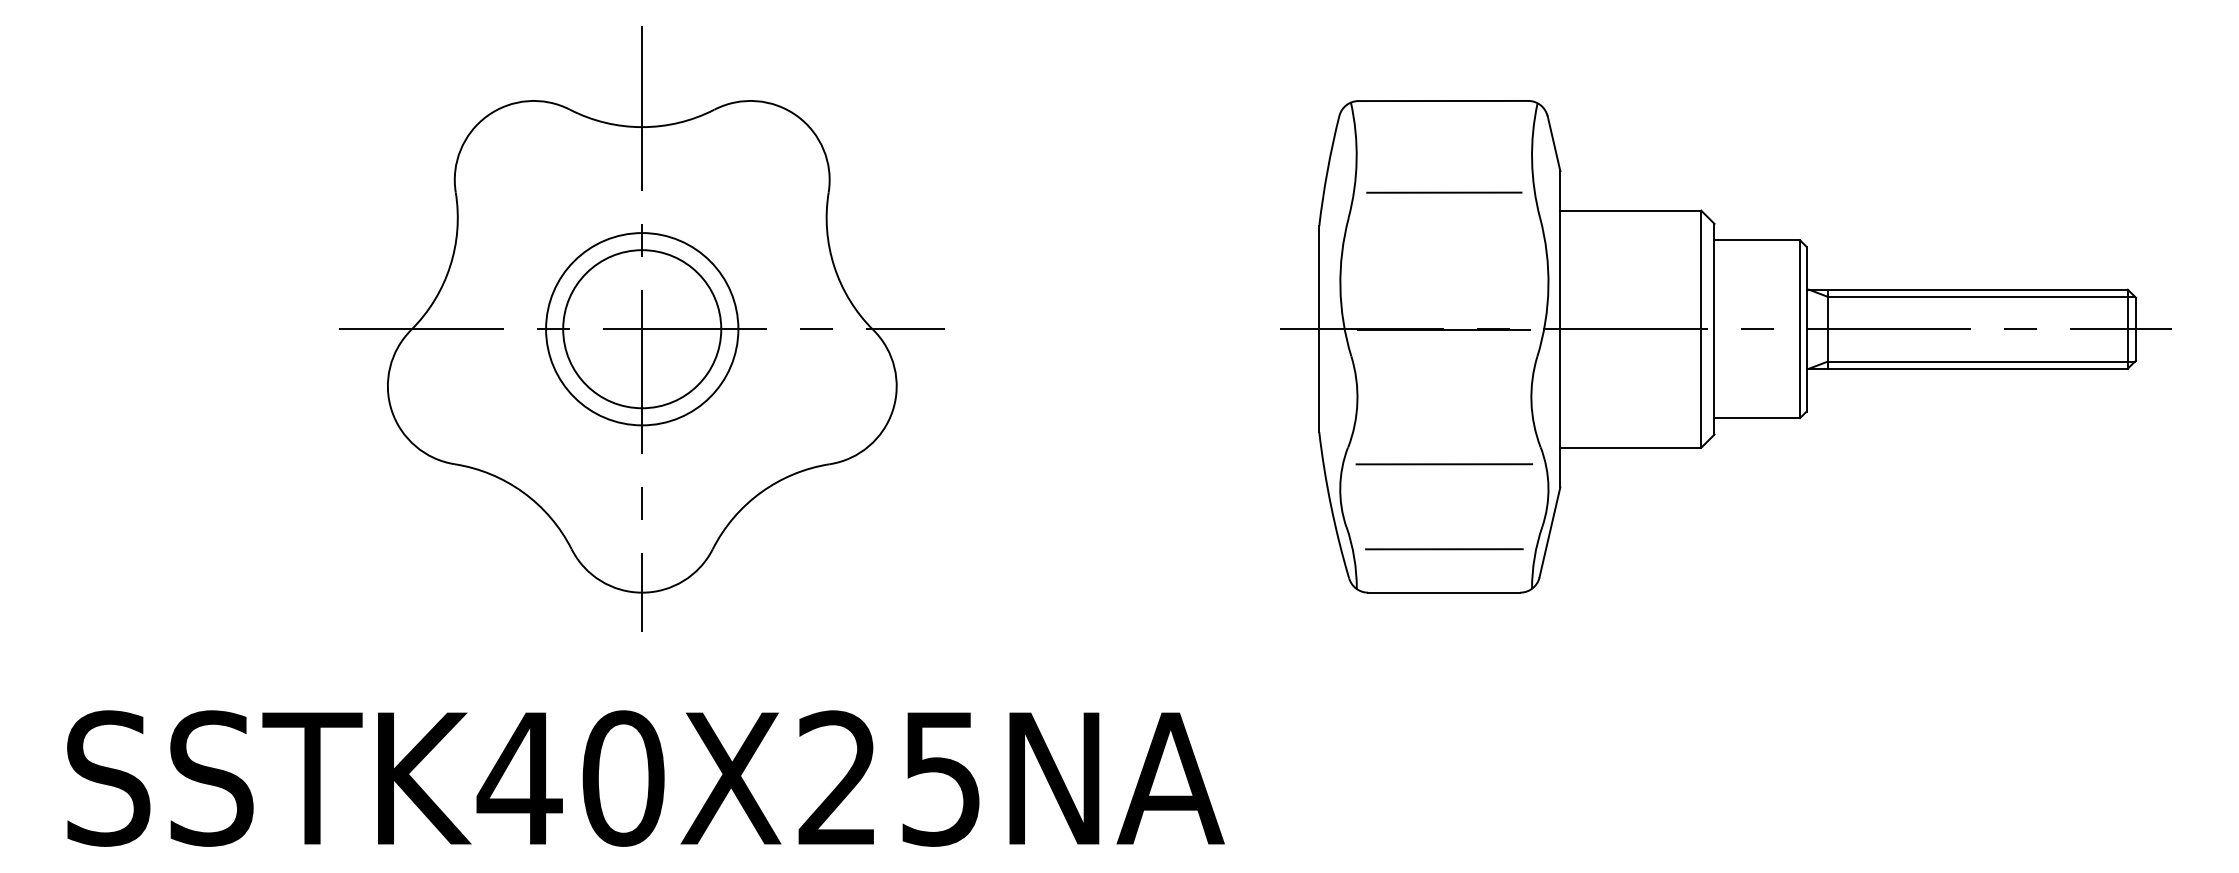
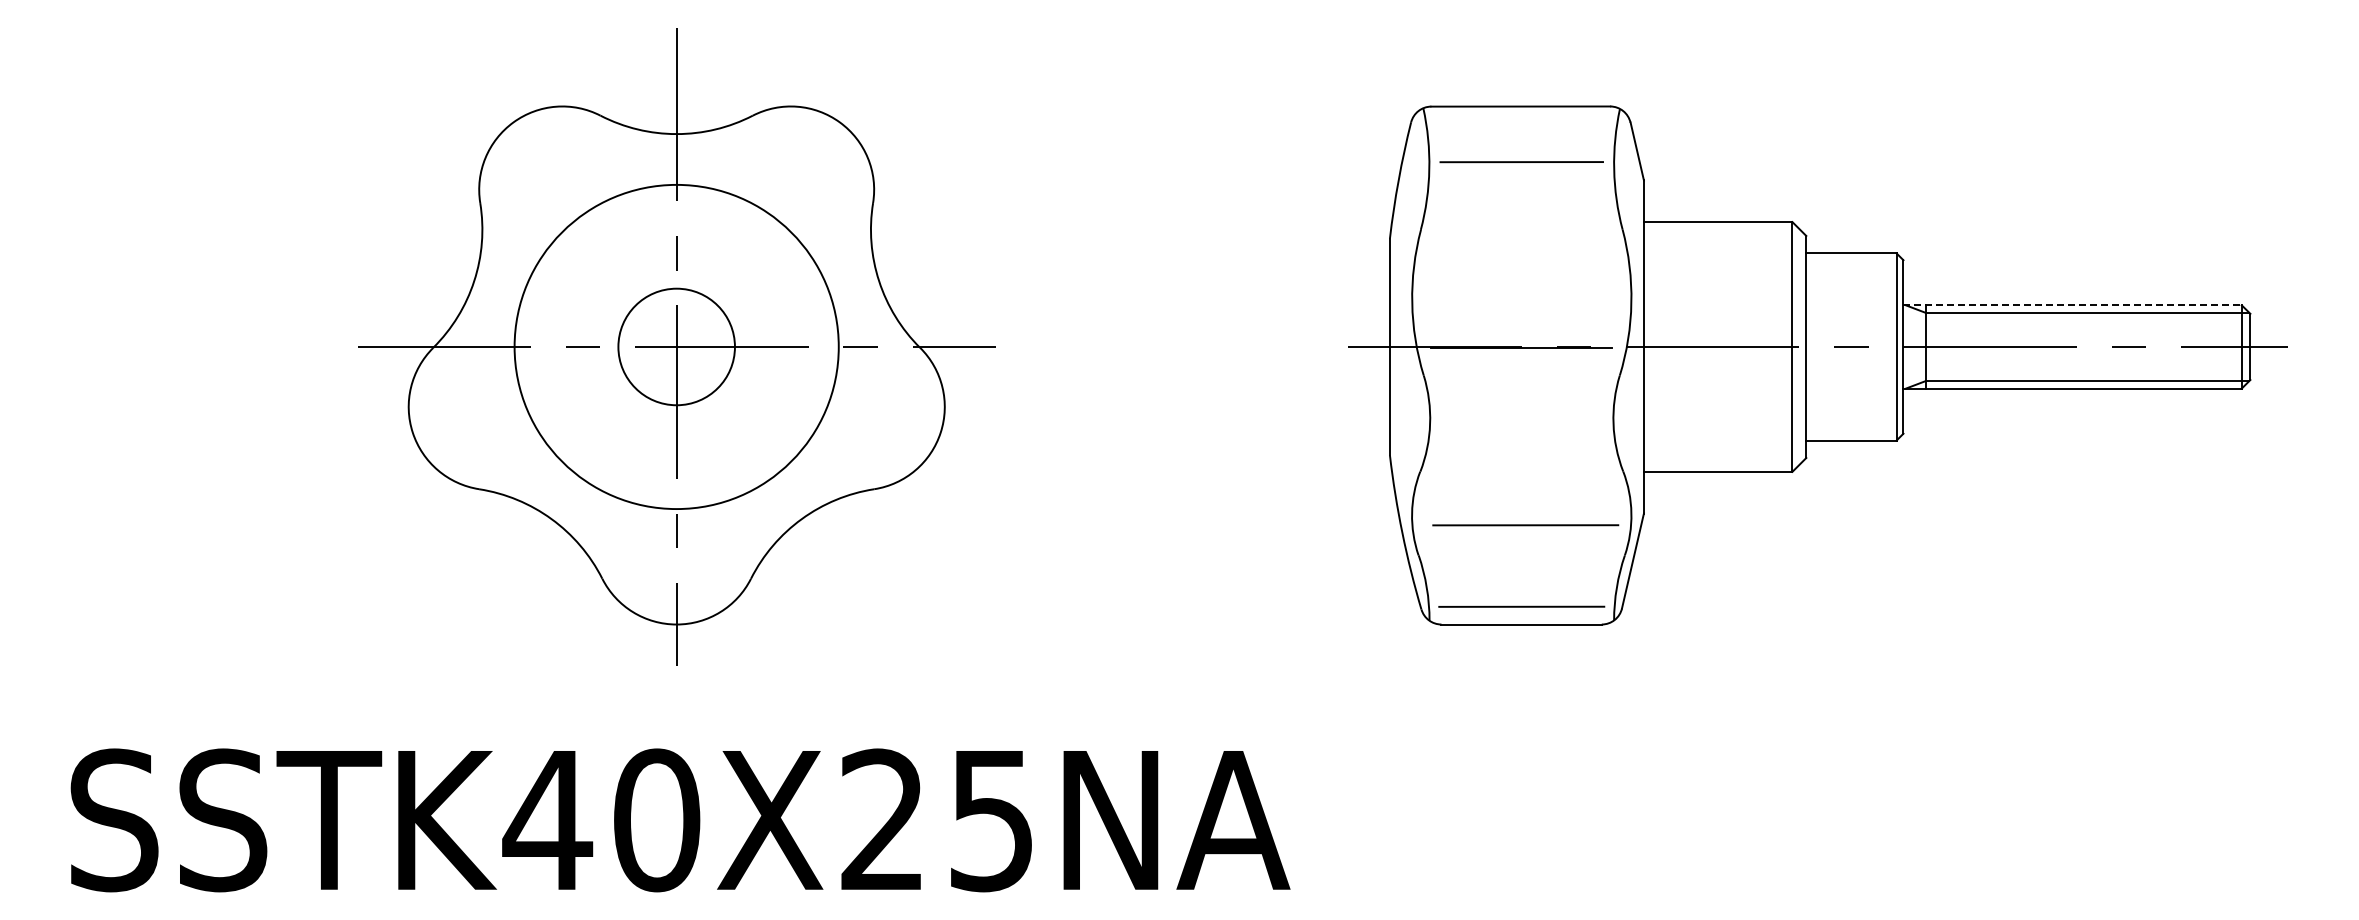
line: (1444, 193) -> (1521, 162), moved
line: (1968, 289) -> (2073, 305), solid -> dashed
circle: (642, 328) -> (676, 346), size x0.7
circle: (642, 328) -> (676, 346), size x1.6
line: (1444, 464) -> (1525, 525), moved
line: (1444, 548) -> (1521, 606), moved

